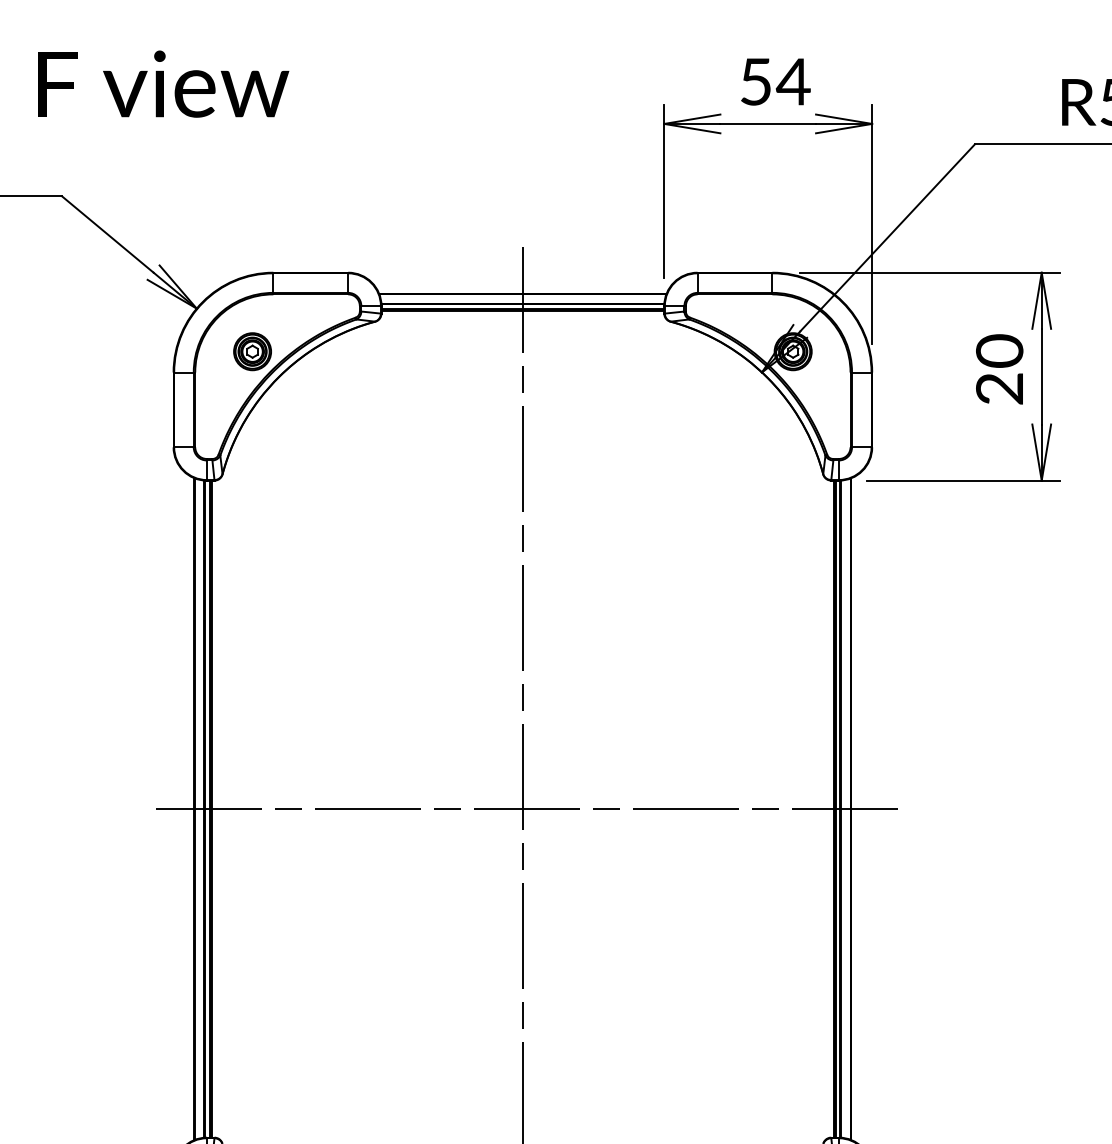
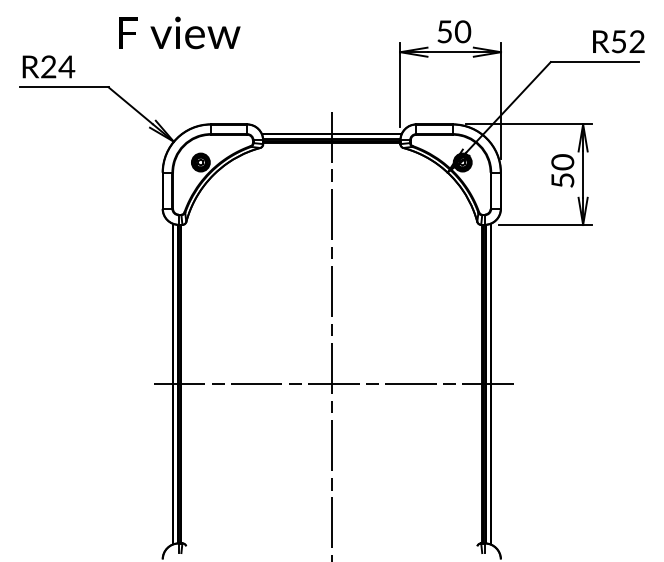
text: (792, 81) -> (462, 31), 54 -> 50
text: (163, 83) -> (179, 32), moved
text: (999, 388) -> (562, 180), 20 -> 50

